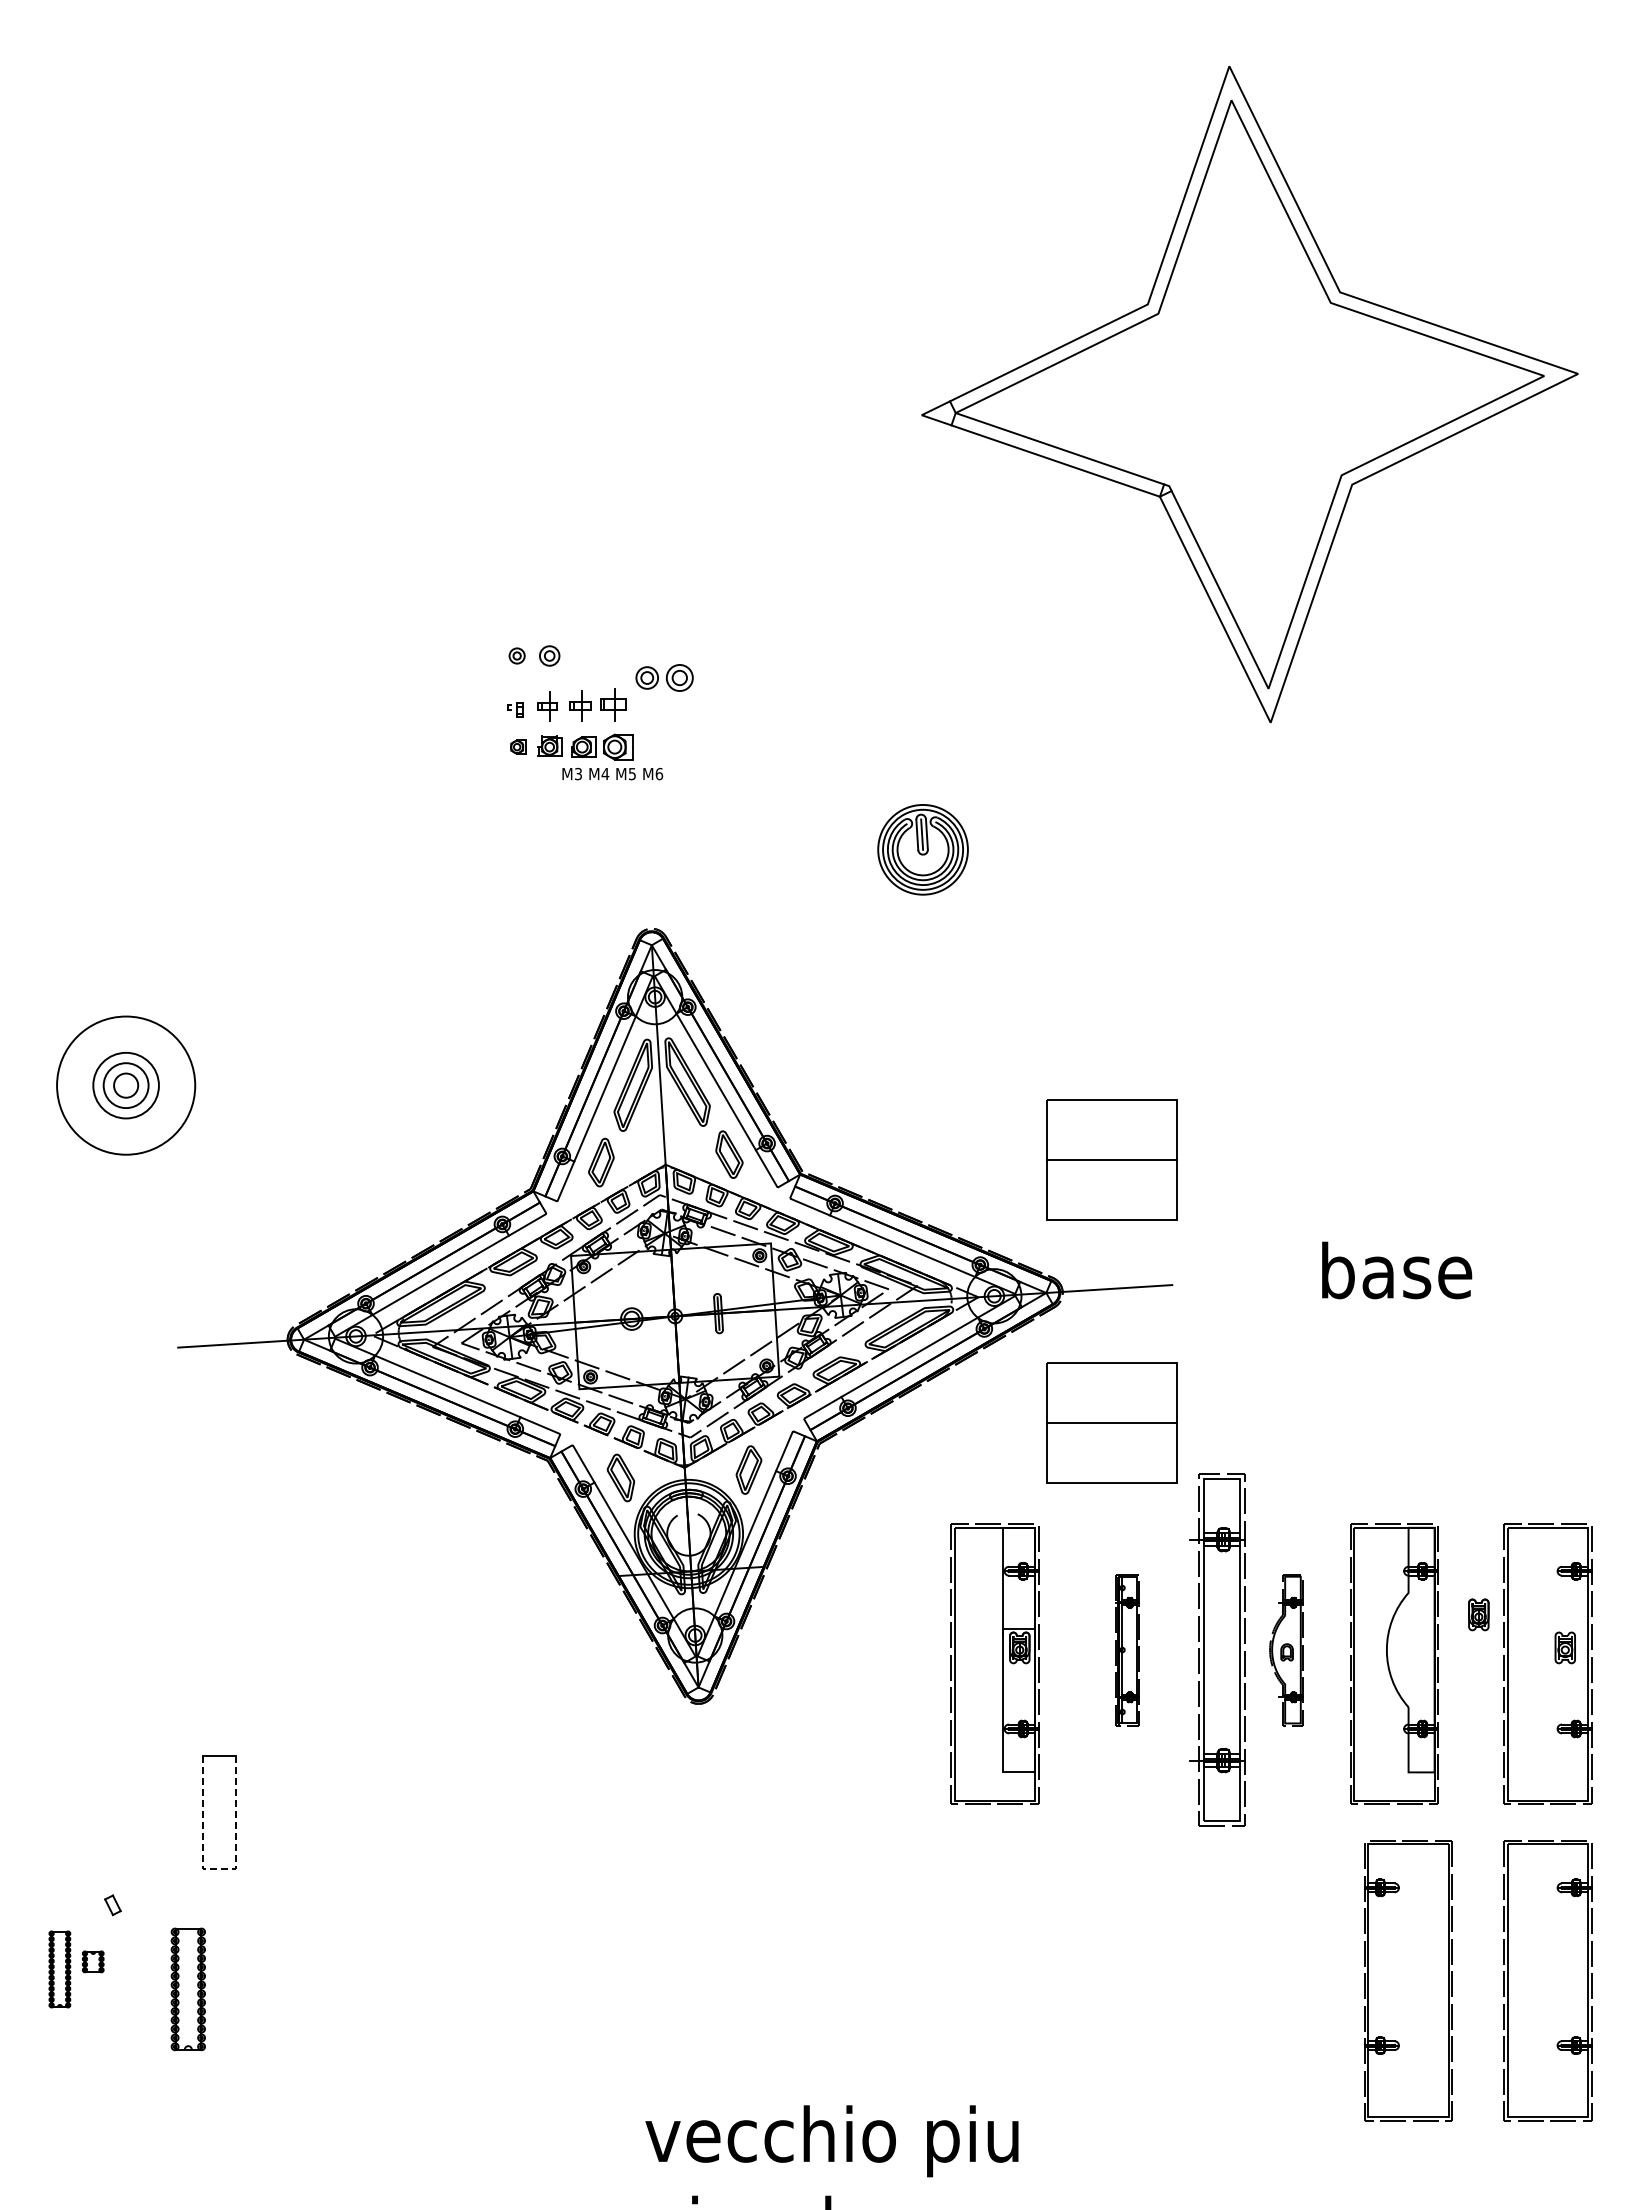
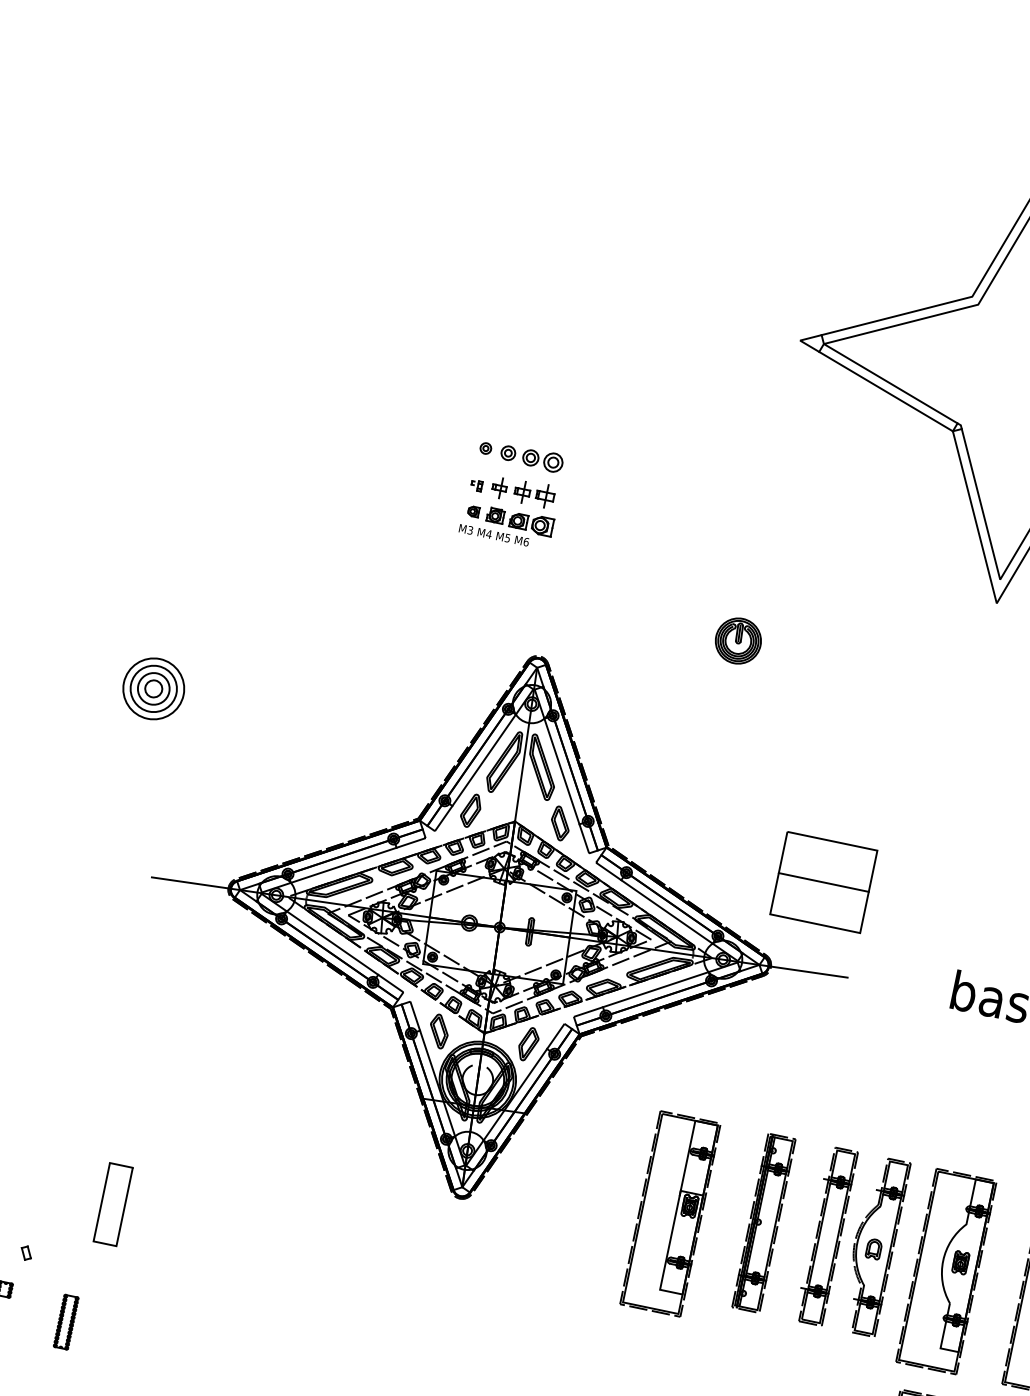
part: (664, 677) -> (542, 460), moved
text: (612, 774) -> (493, 535), moved
part: (923, 849) -> (738, 640), size x0.71
circle: (125, 1085) -> (153, 688), size x0.62
part: (1111, 1422) -> (785, 1063), removed
part: (1478, 1614) -> (960, 1262), moved
part: (1127, 1649) -> (764, 1222), size x1.67
part: (1217, 1649) -> (826, 1235), size x0.71
part: (1286, 1649) -> (873, 1245), size x1.67
line: (219, 1869) -> (105, 1243), dashed -> solid
part: (187, 1989) -> (65, 1322), size x0.62

